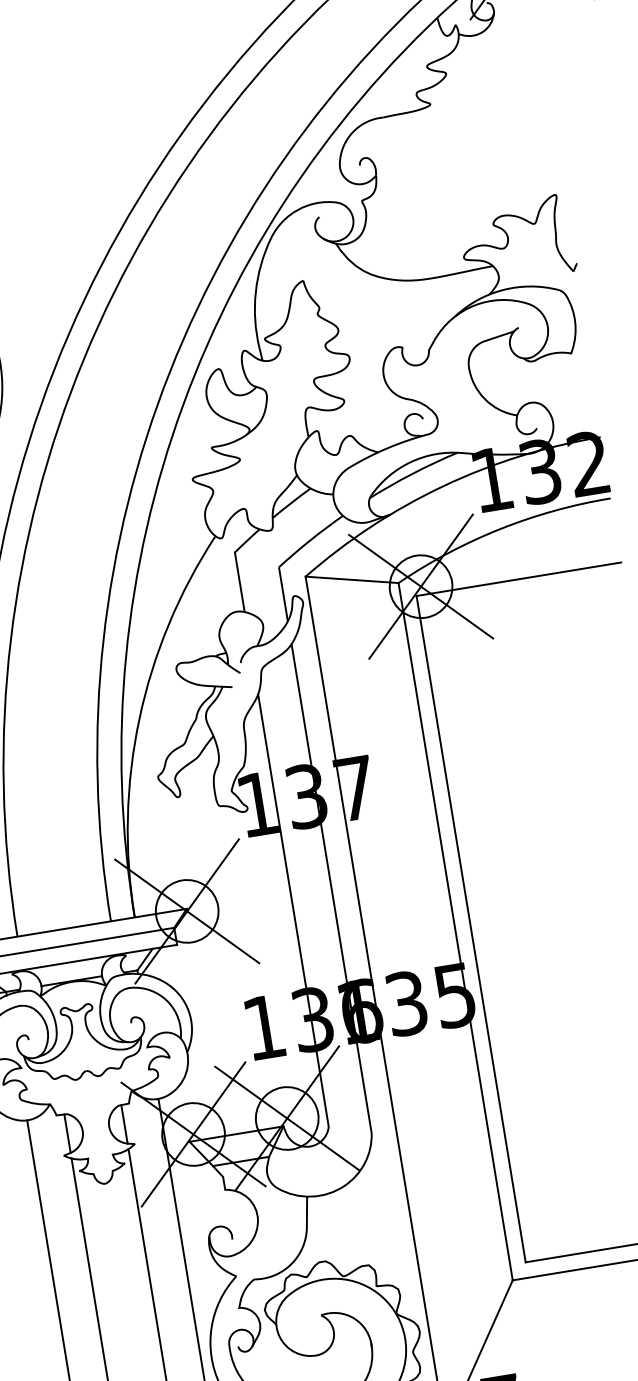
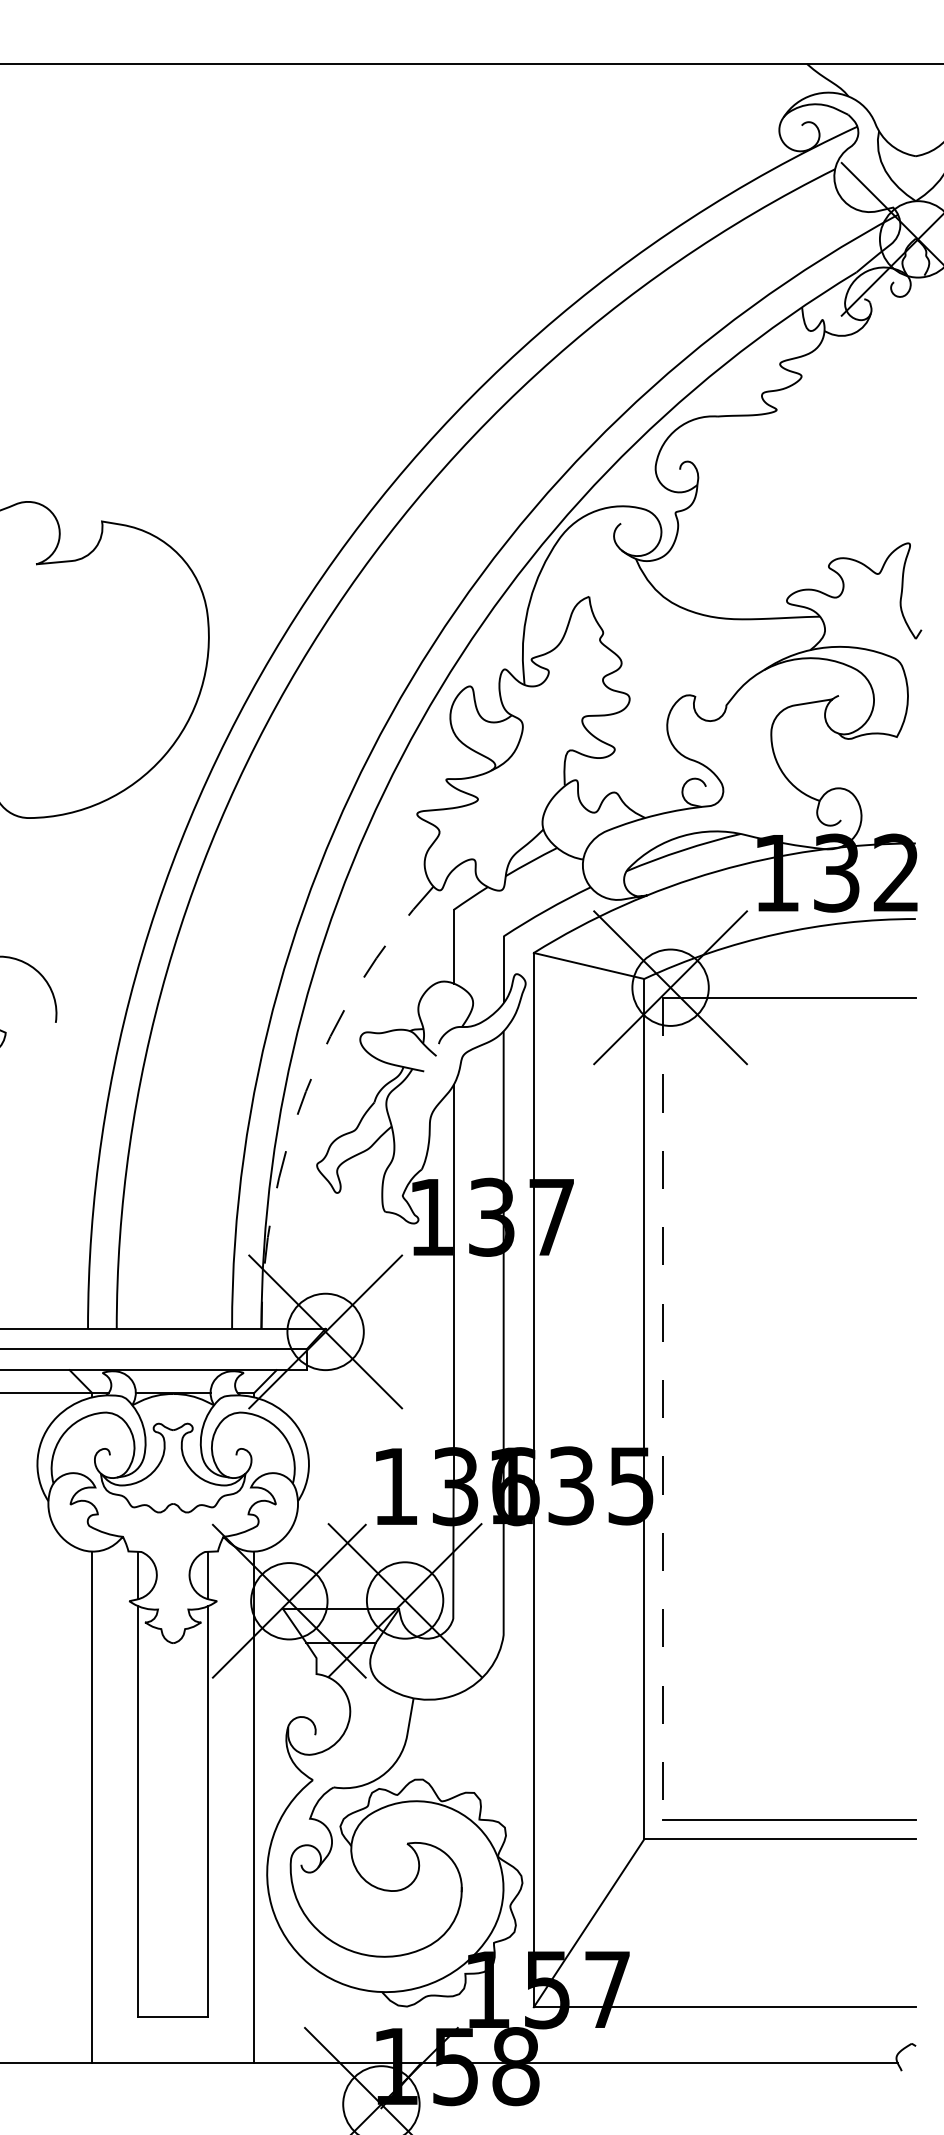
arc: (138, 719) -> (305, 1091), solid -> dashed
line: (471, 929) -> (663, 1409), solid -> dashed

